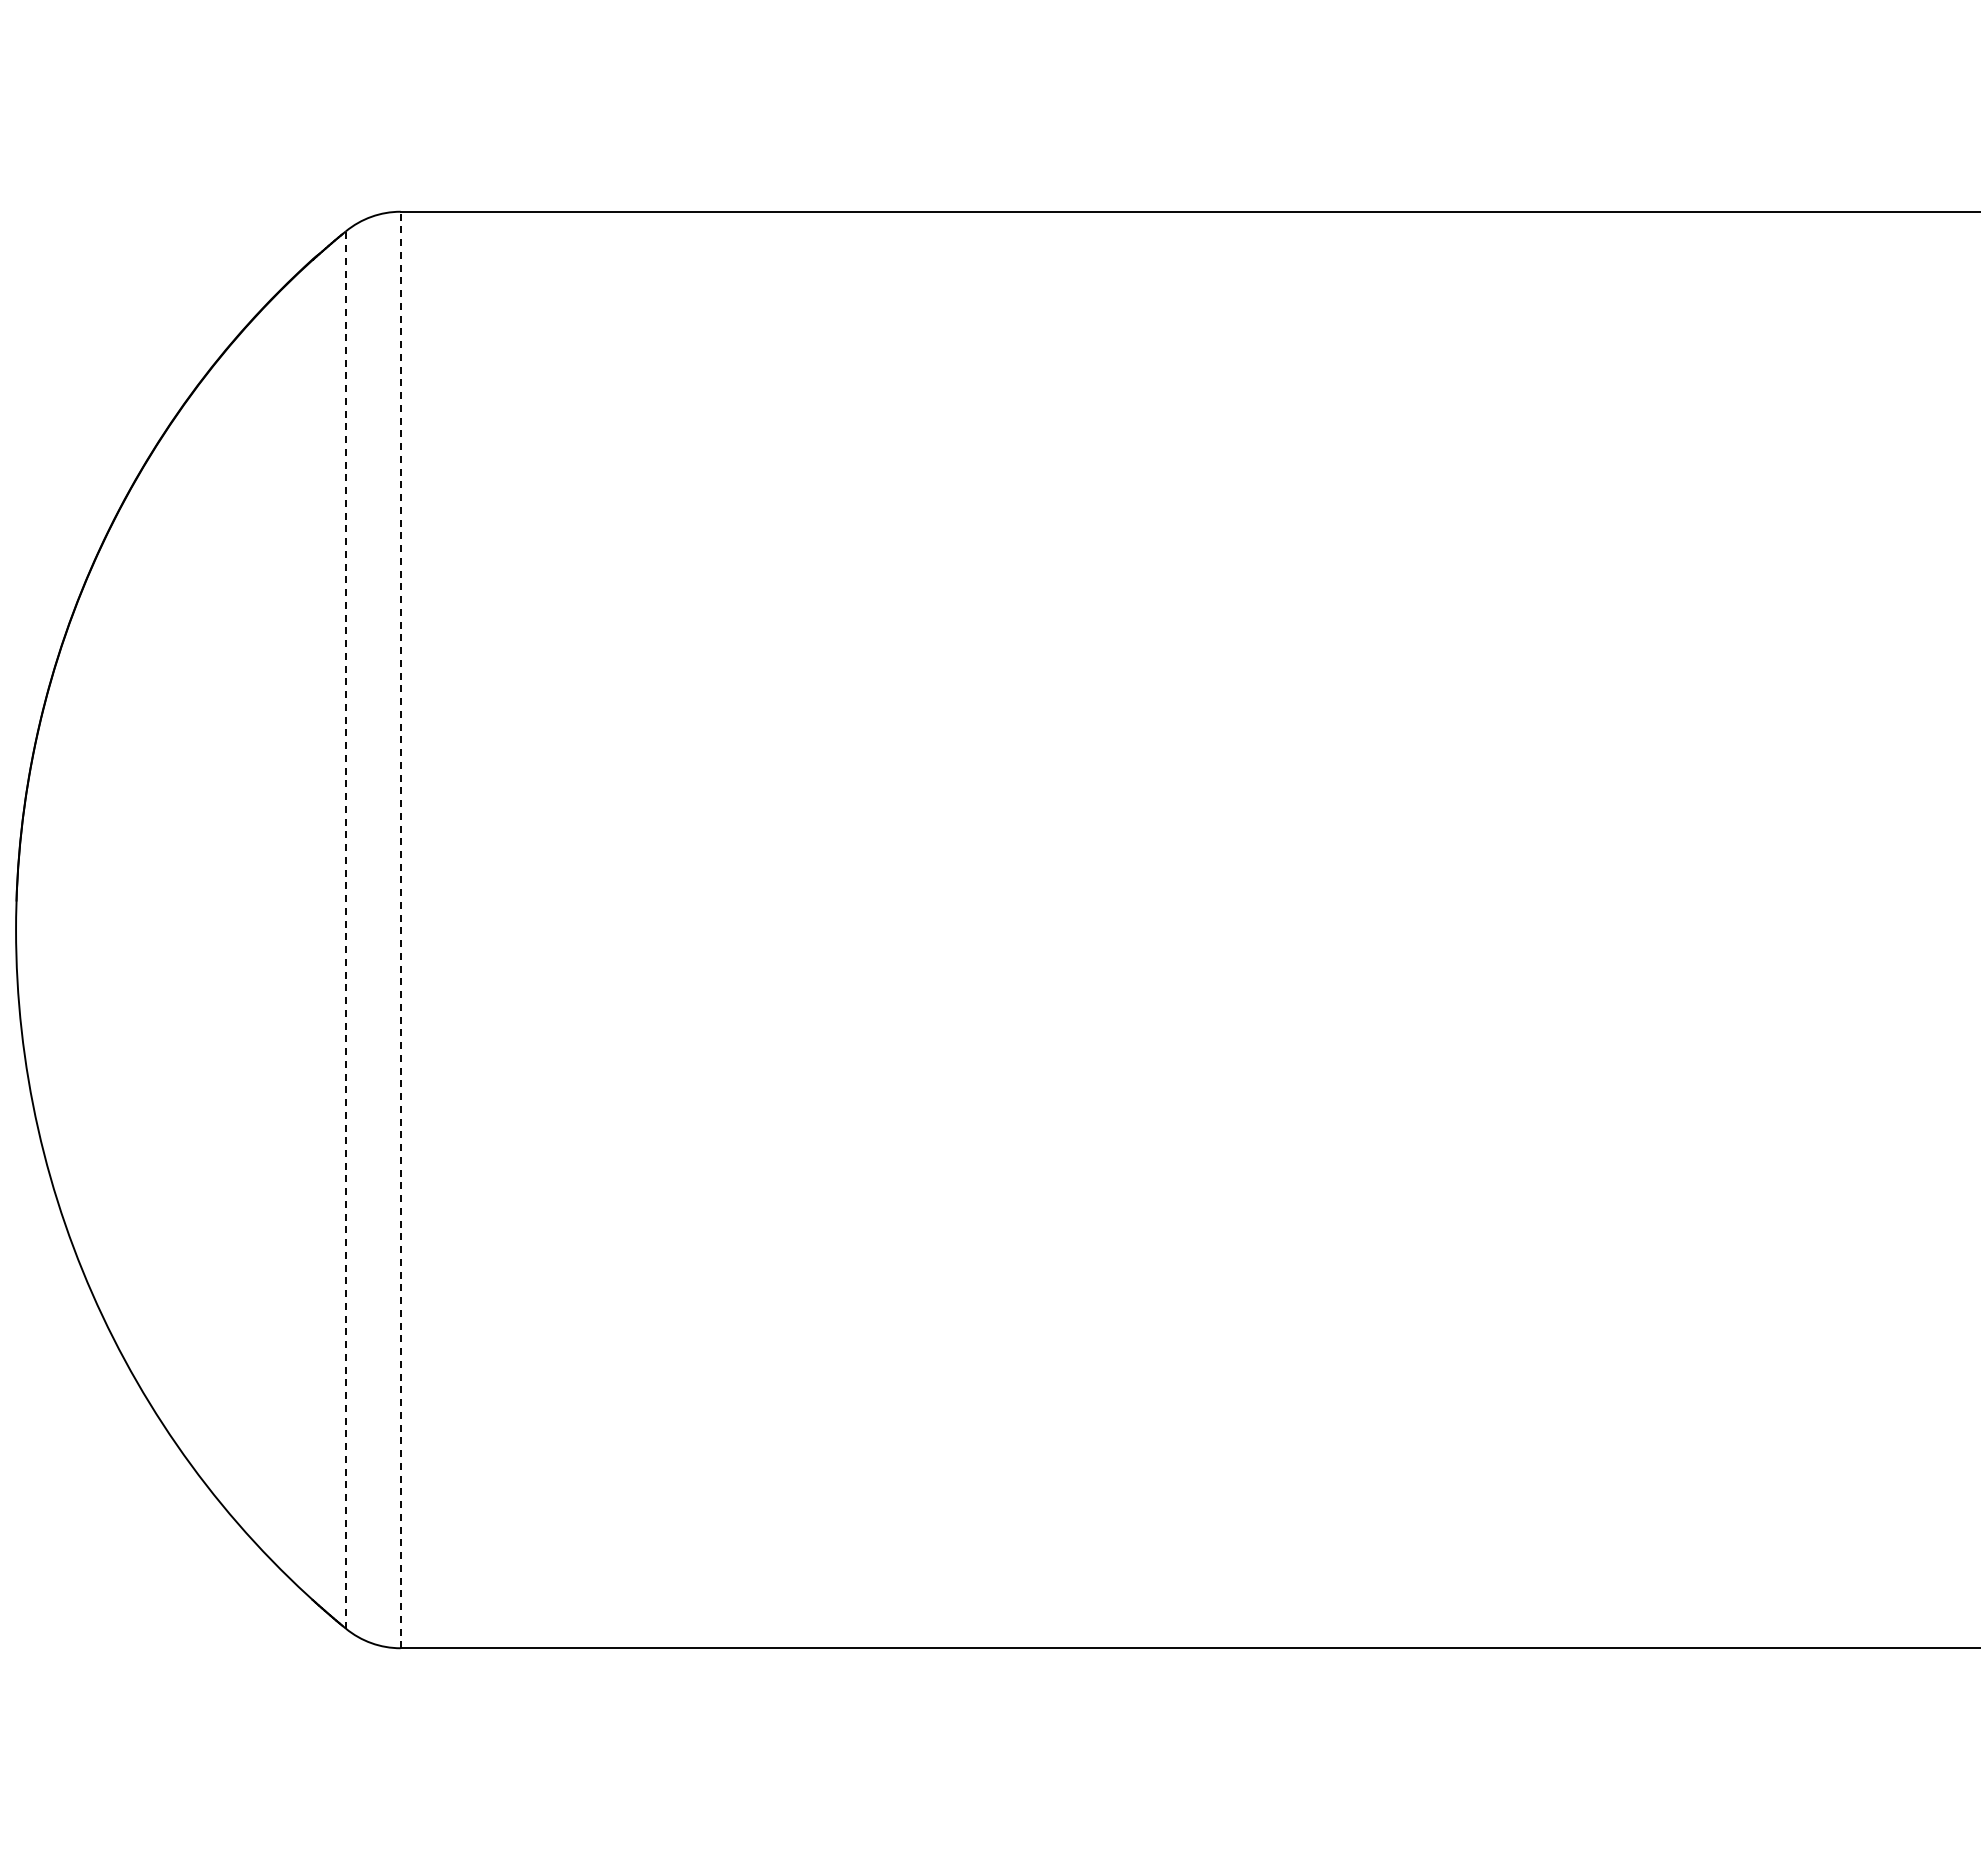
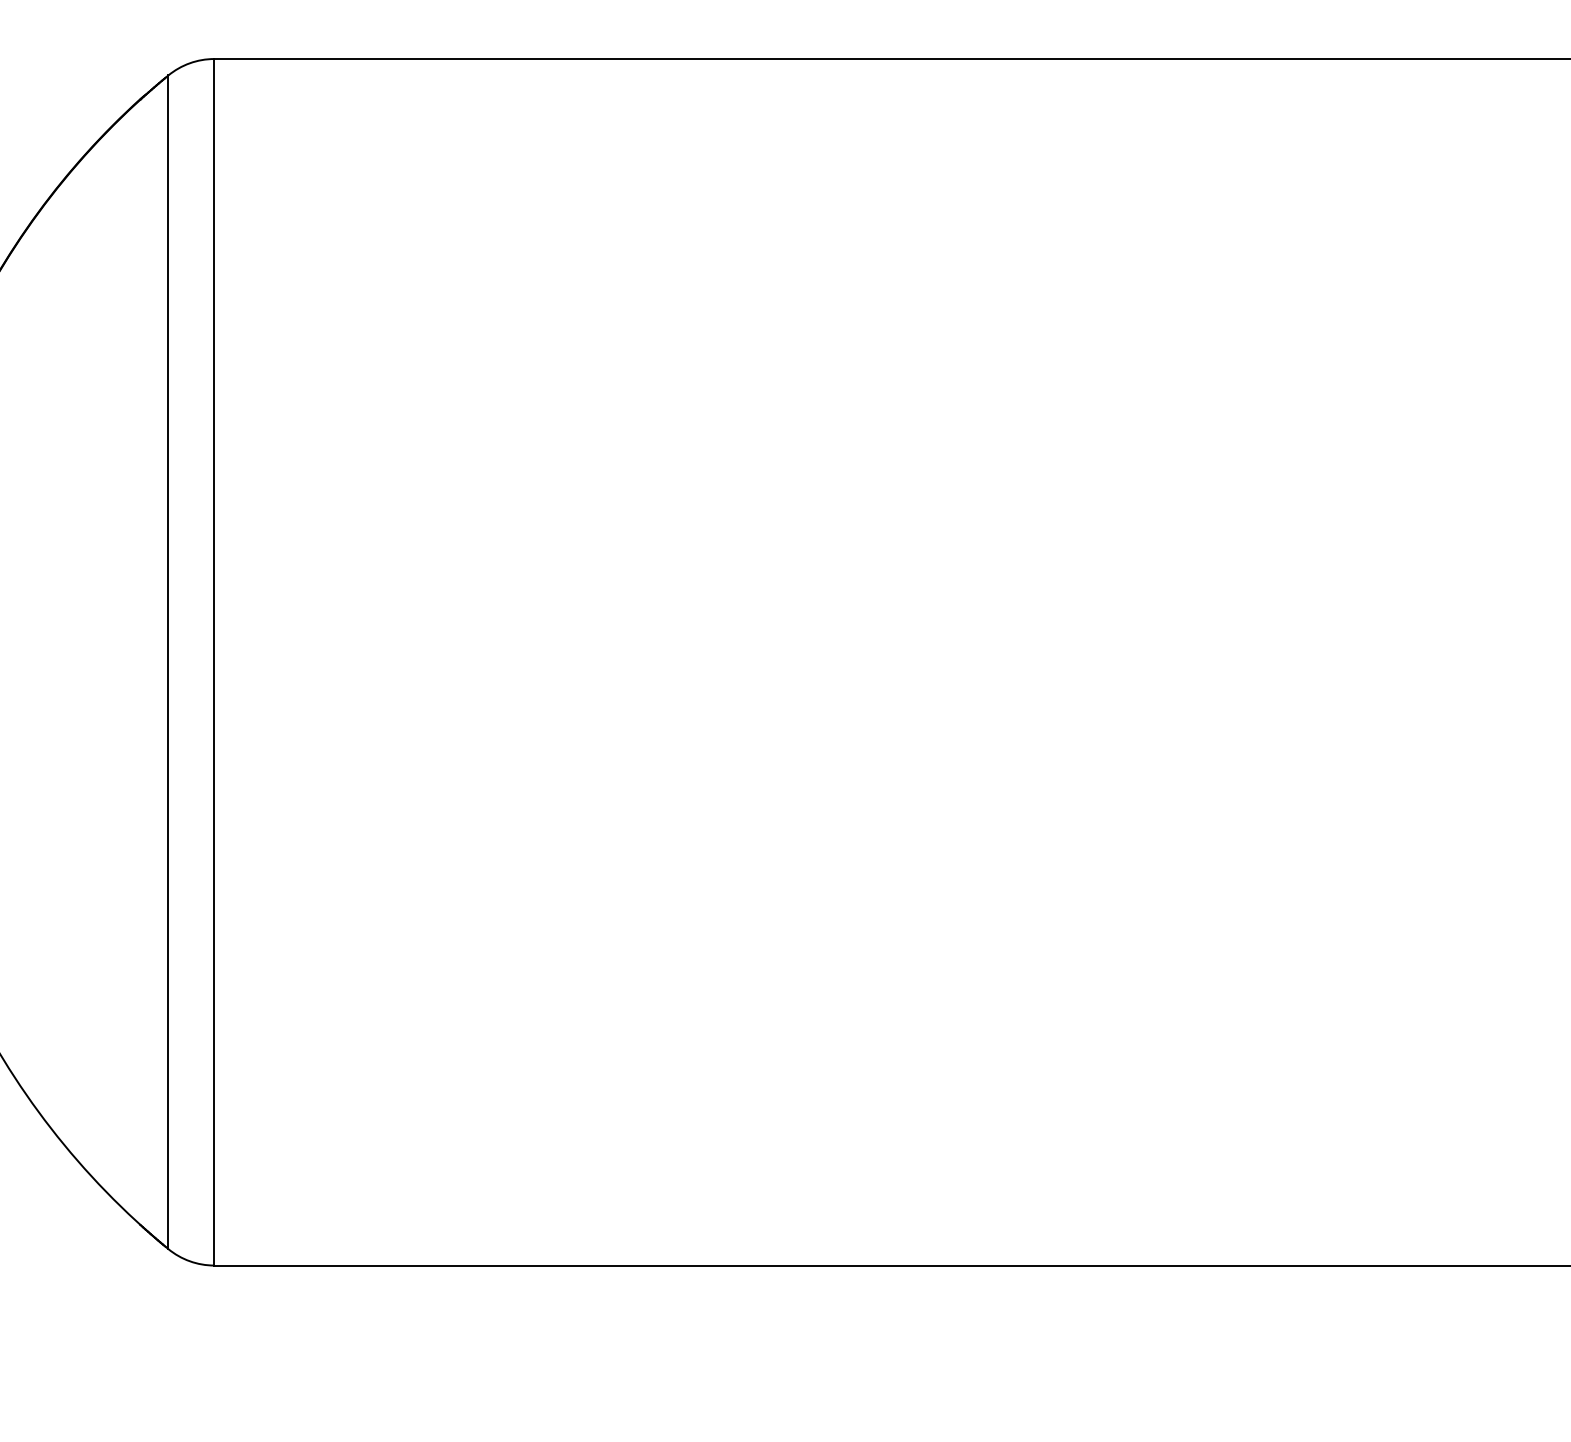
line: (345, 929) -> (168, 661), dashed -> solid
line: (400, 929) -> (214, 661), dashed -> solid

